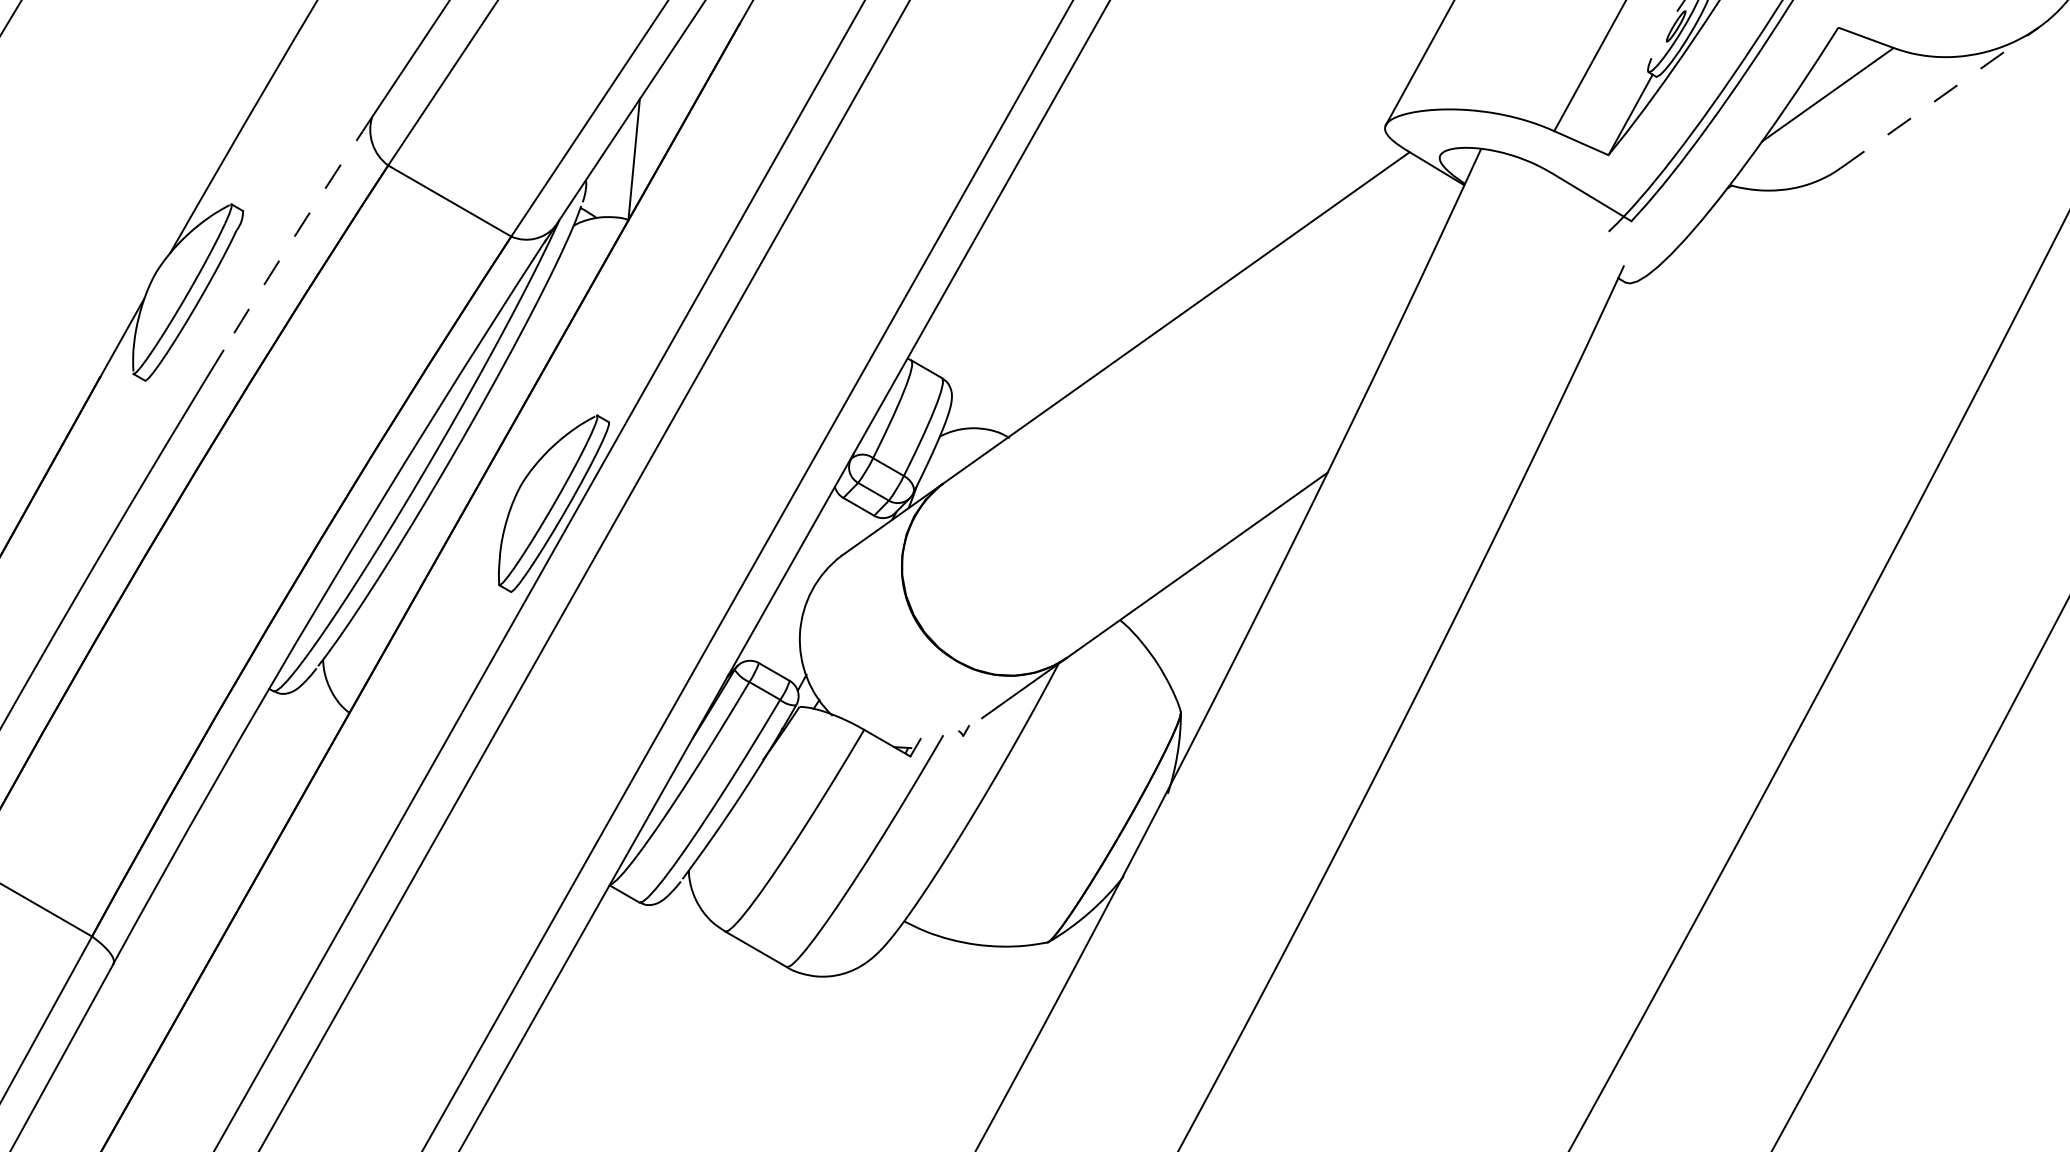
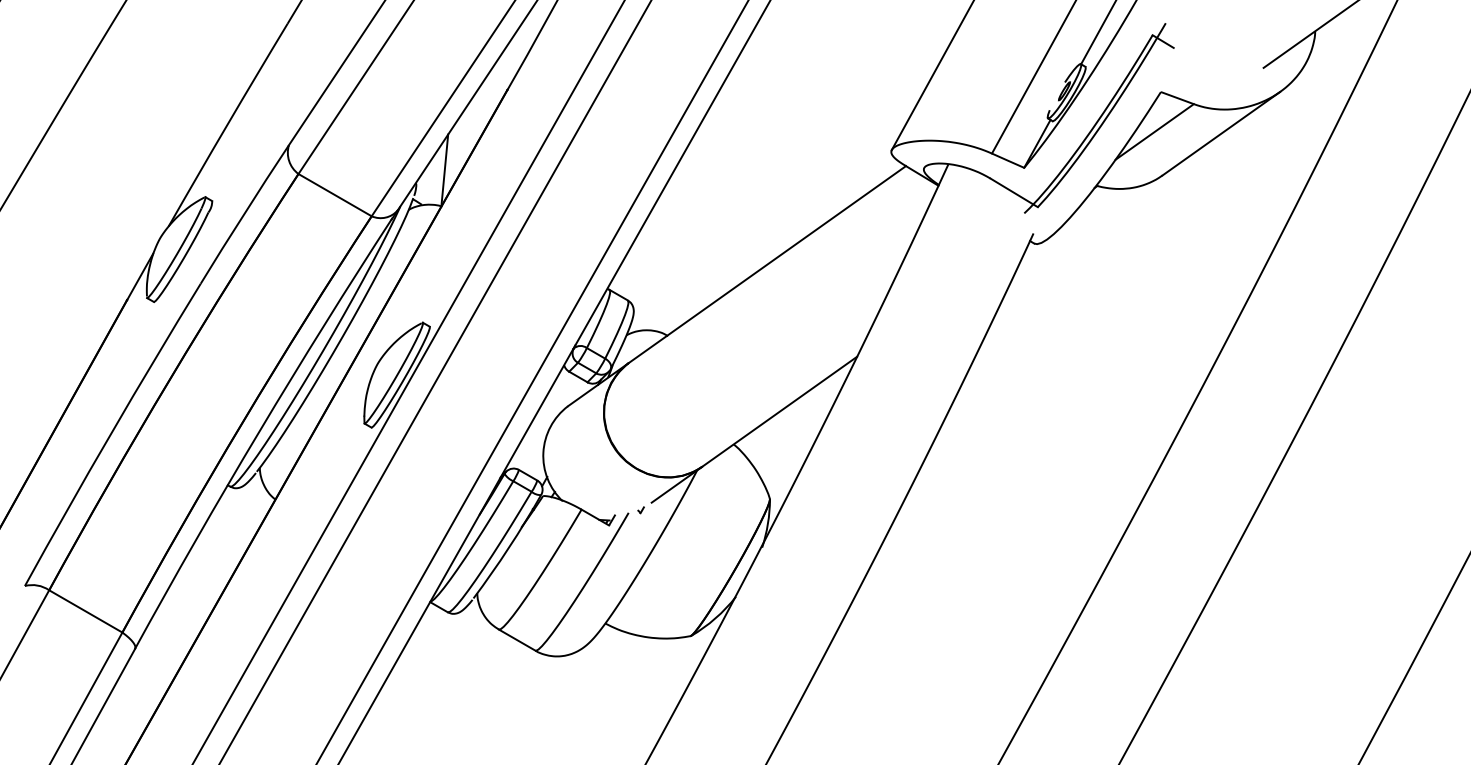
line: (1940, 97) -> (1221, 133), dashed -> solid
arc: (297, 233) -> (244, 214), dashed -> solid

